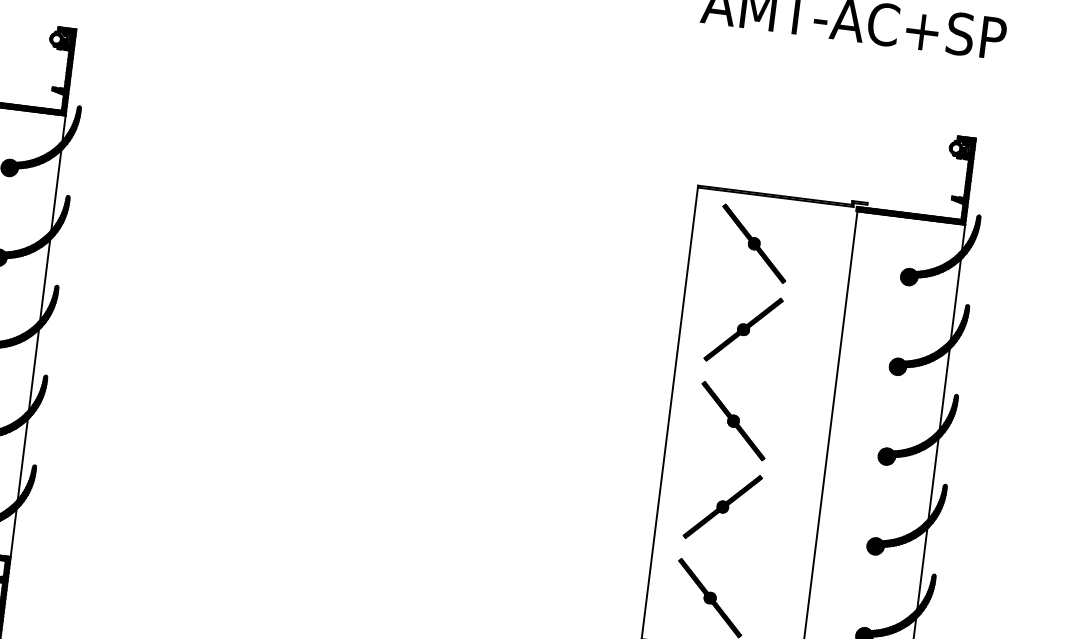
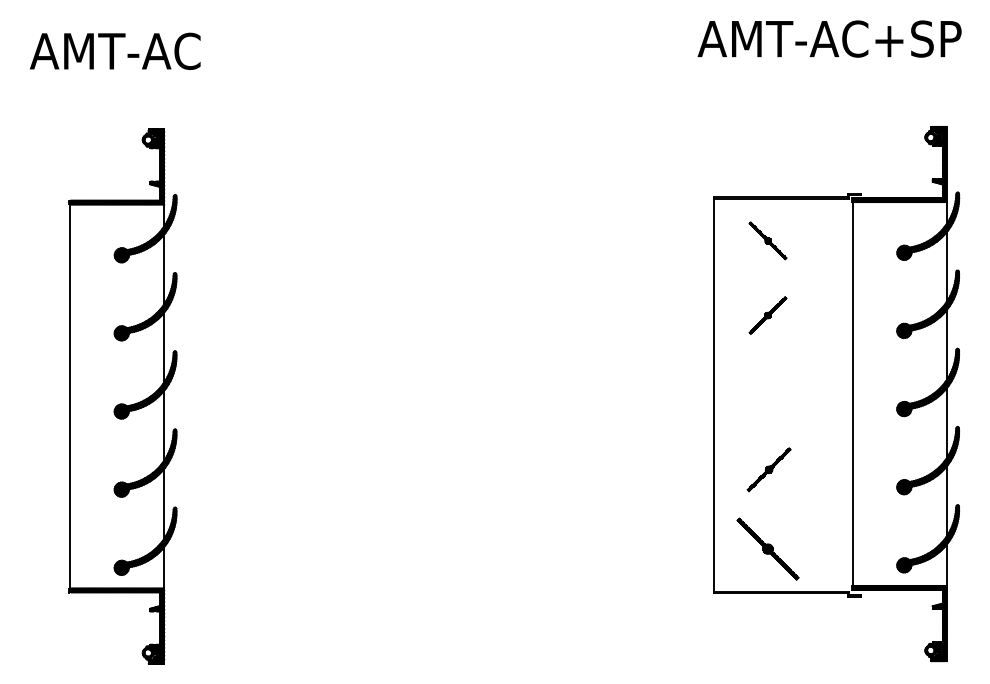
part: (753, 243) -> (767, 240), size x0.6
part: (742, 329) -> (767, 315), size x0.6
part: (732, 420) -> (768, 394), removed
part: (722, 506) -> (768, 469), size x0.7

